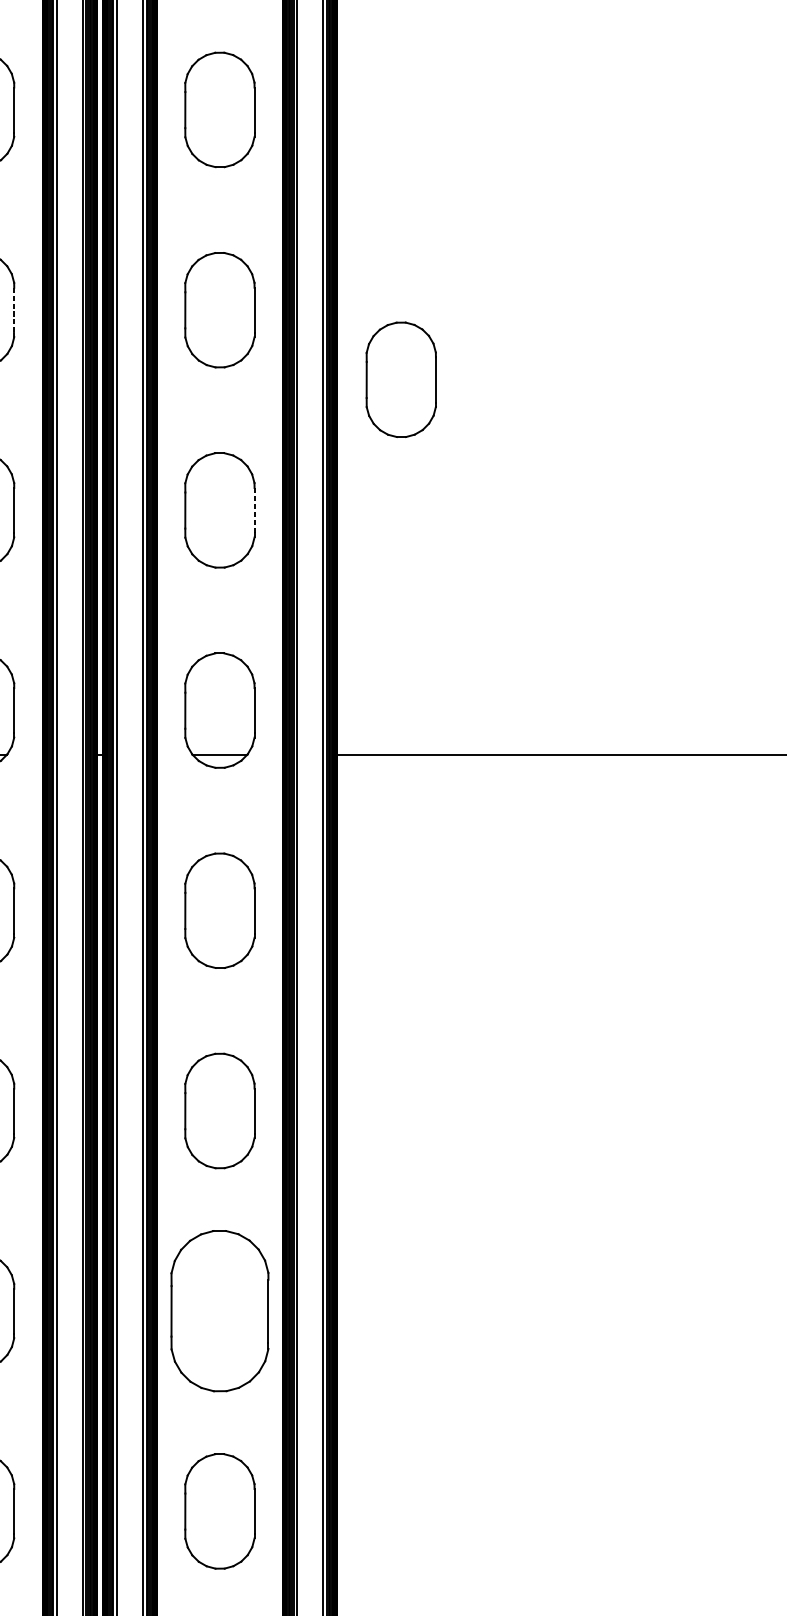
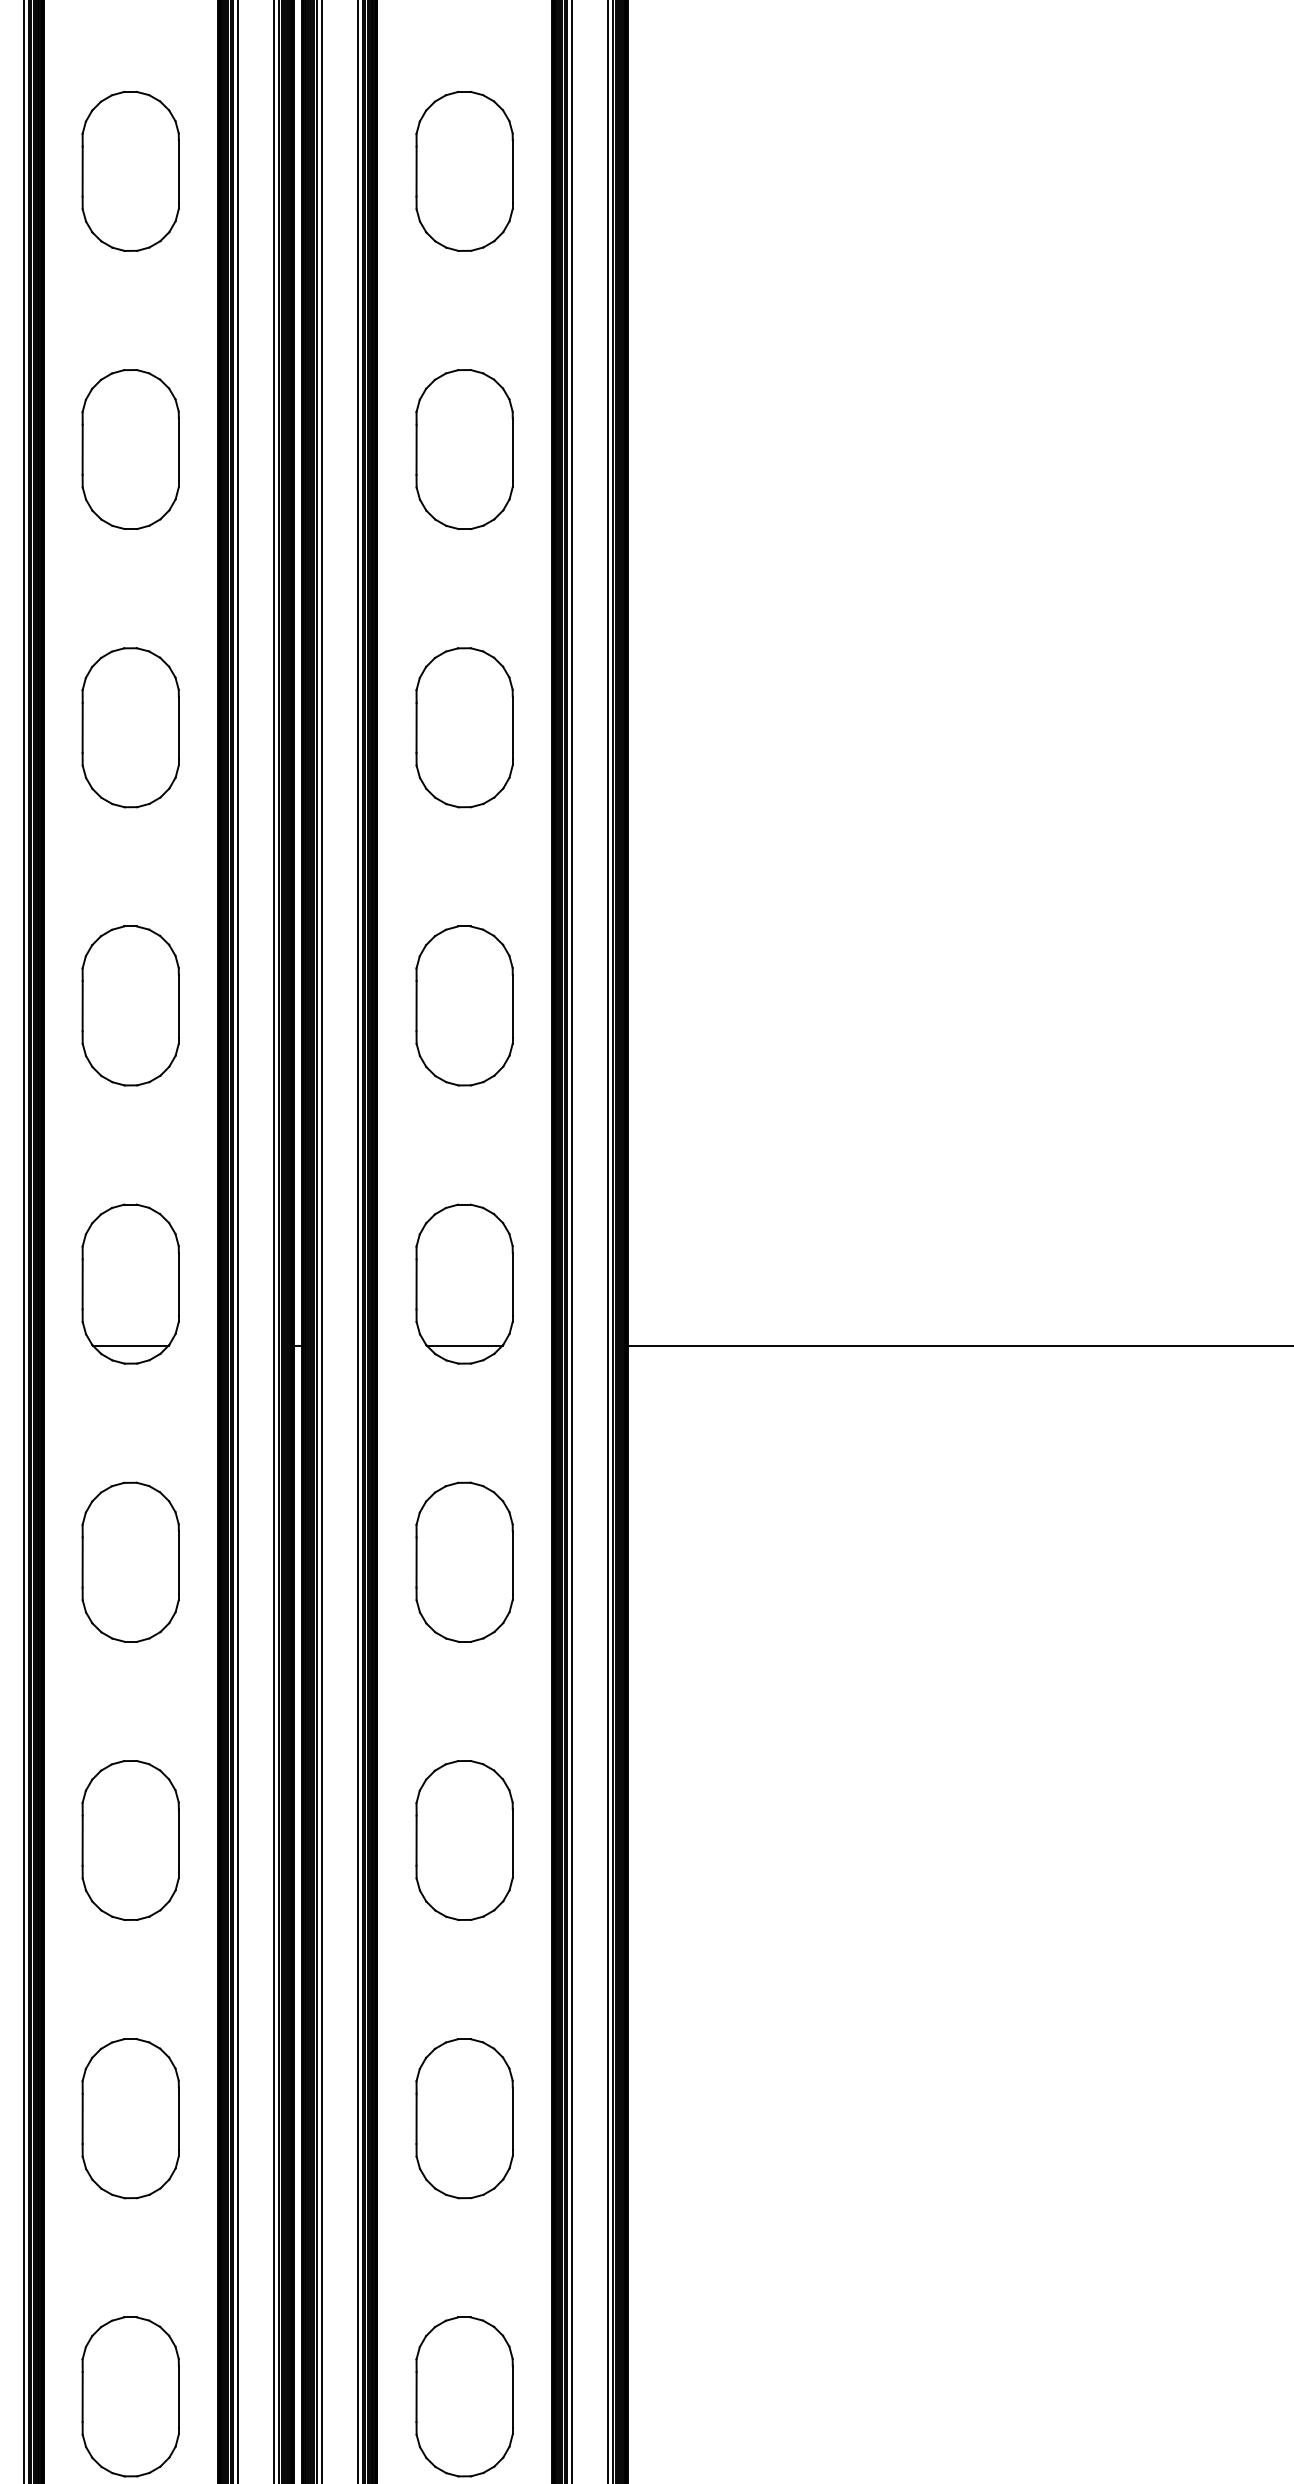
line: (13, 310) -> (178, 728), dashed -> solid
part: (401, 379) -> (716, 824), removed
line: (254, 510) -> (512, 1006), dashed -> solid
part: (219, 1311) -> (464, 2118), size x0.71

